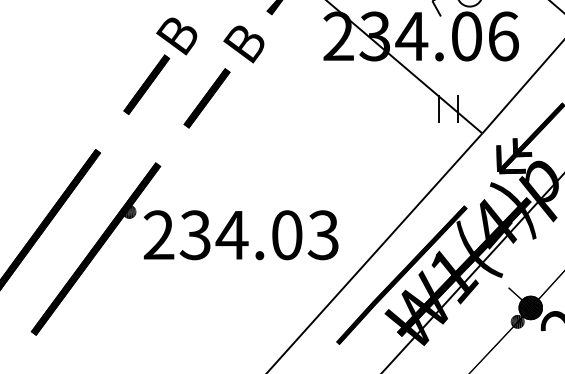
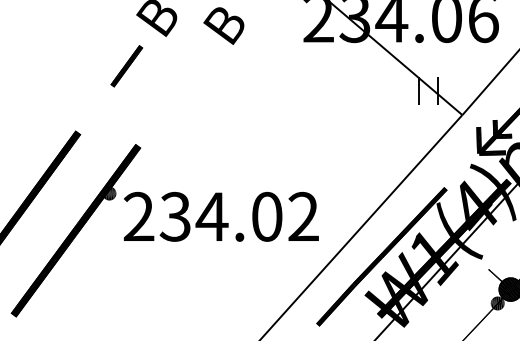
part: (146, 84) -> (126, 66), size x0.7
part: (206, 98) -> (186, 80), removed
text: (322, 235) -> (302, 217), 234.03 -> 234.02

